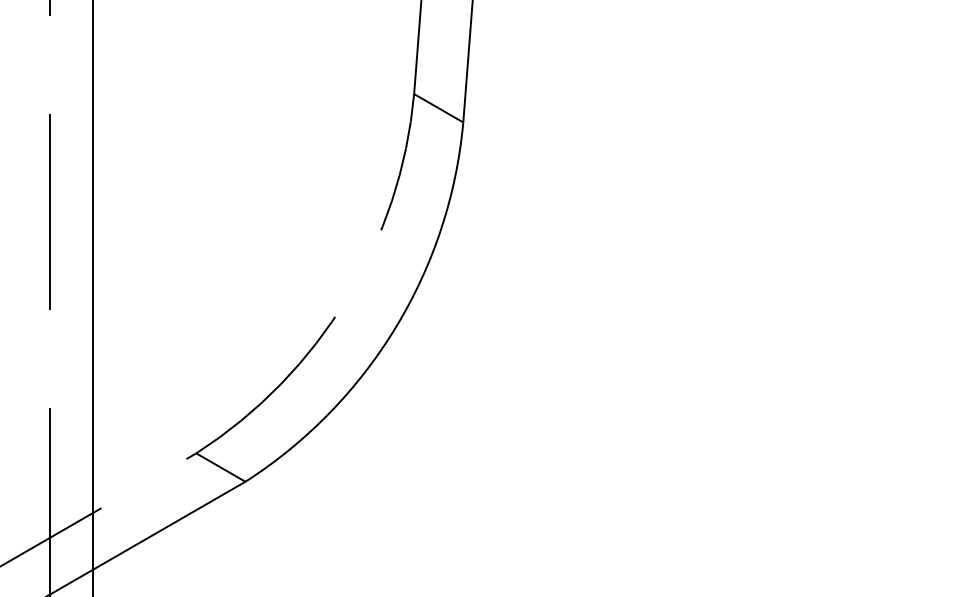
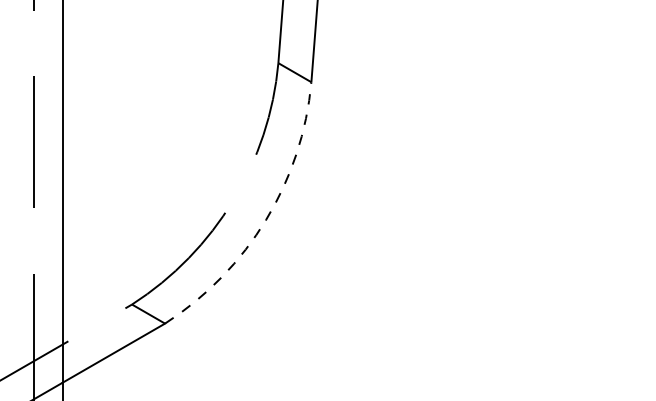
arc: (396, 326) -> (266, 219), solid -> dashed

